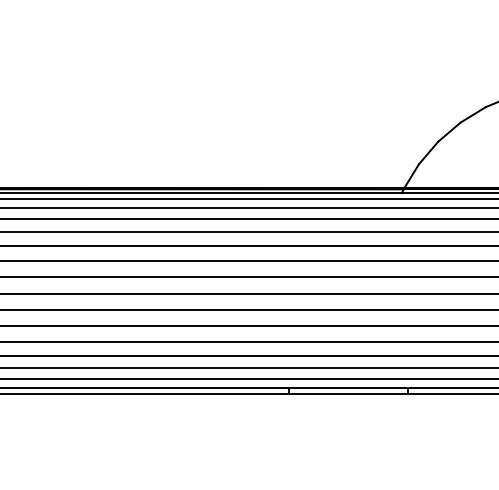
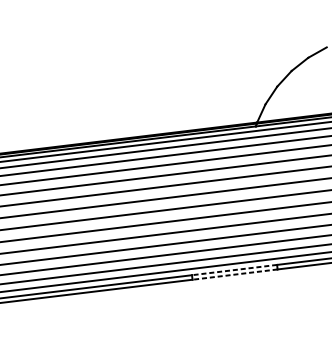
line: (348, 387) -> (234, 269), solid -> dashed
line: (348, 394) -> (235, 274), solid -> dashed

